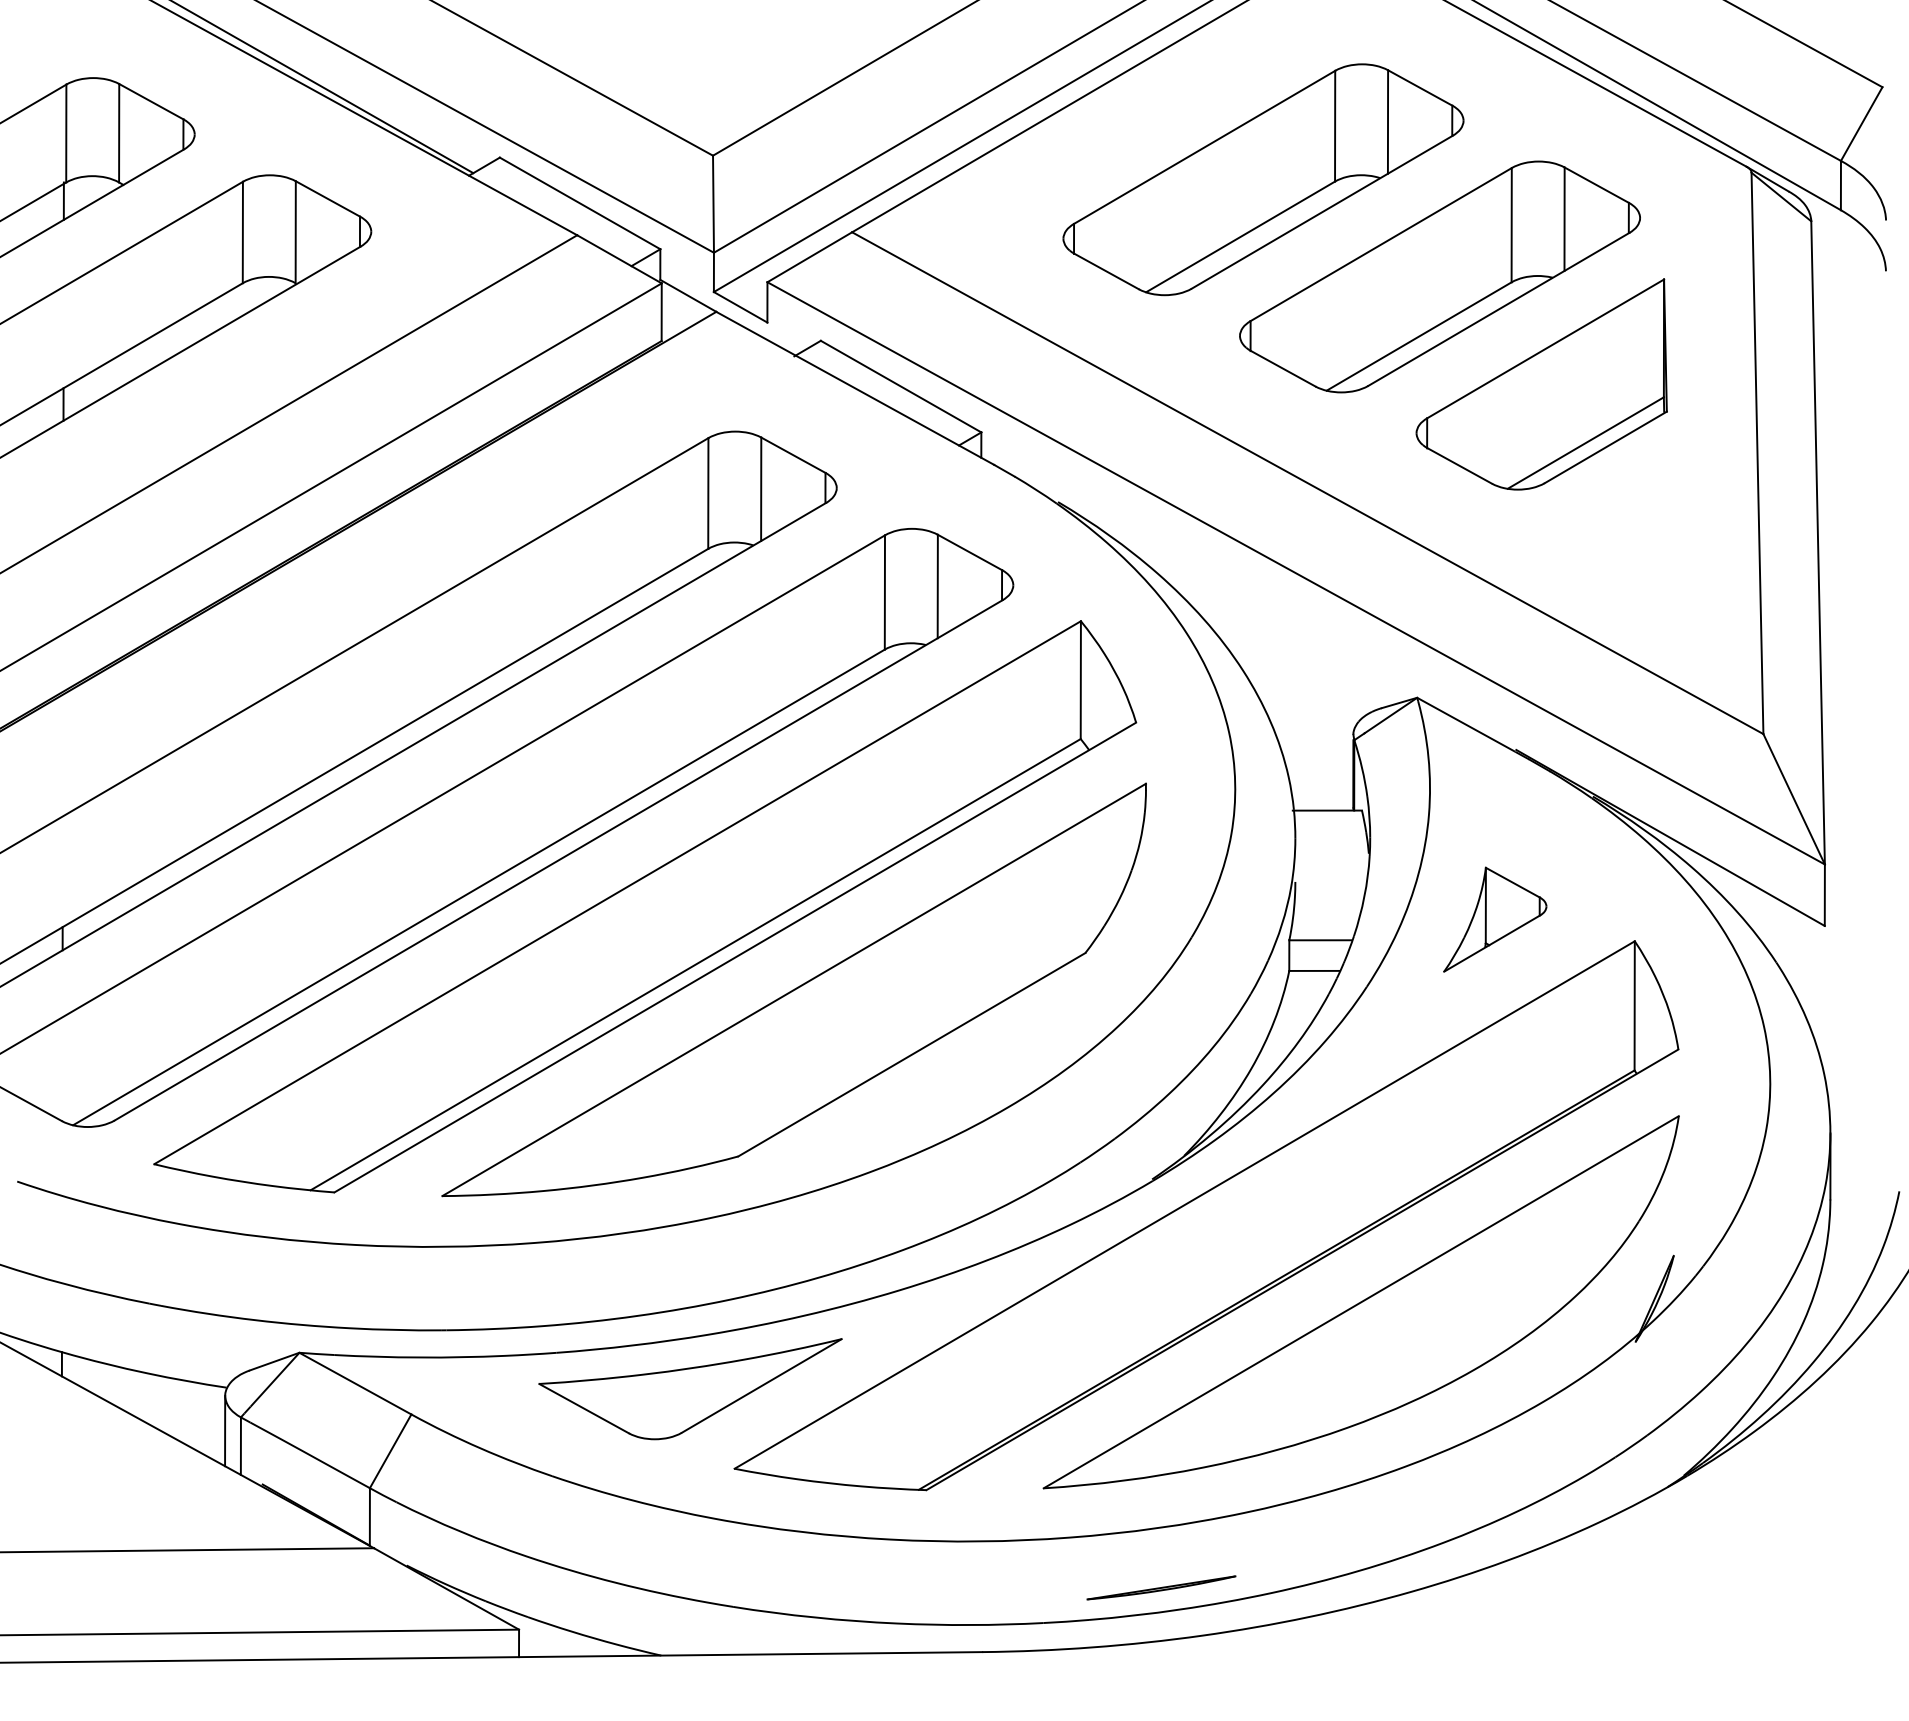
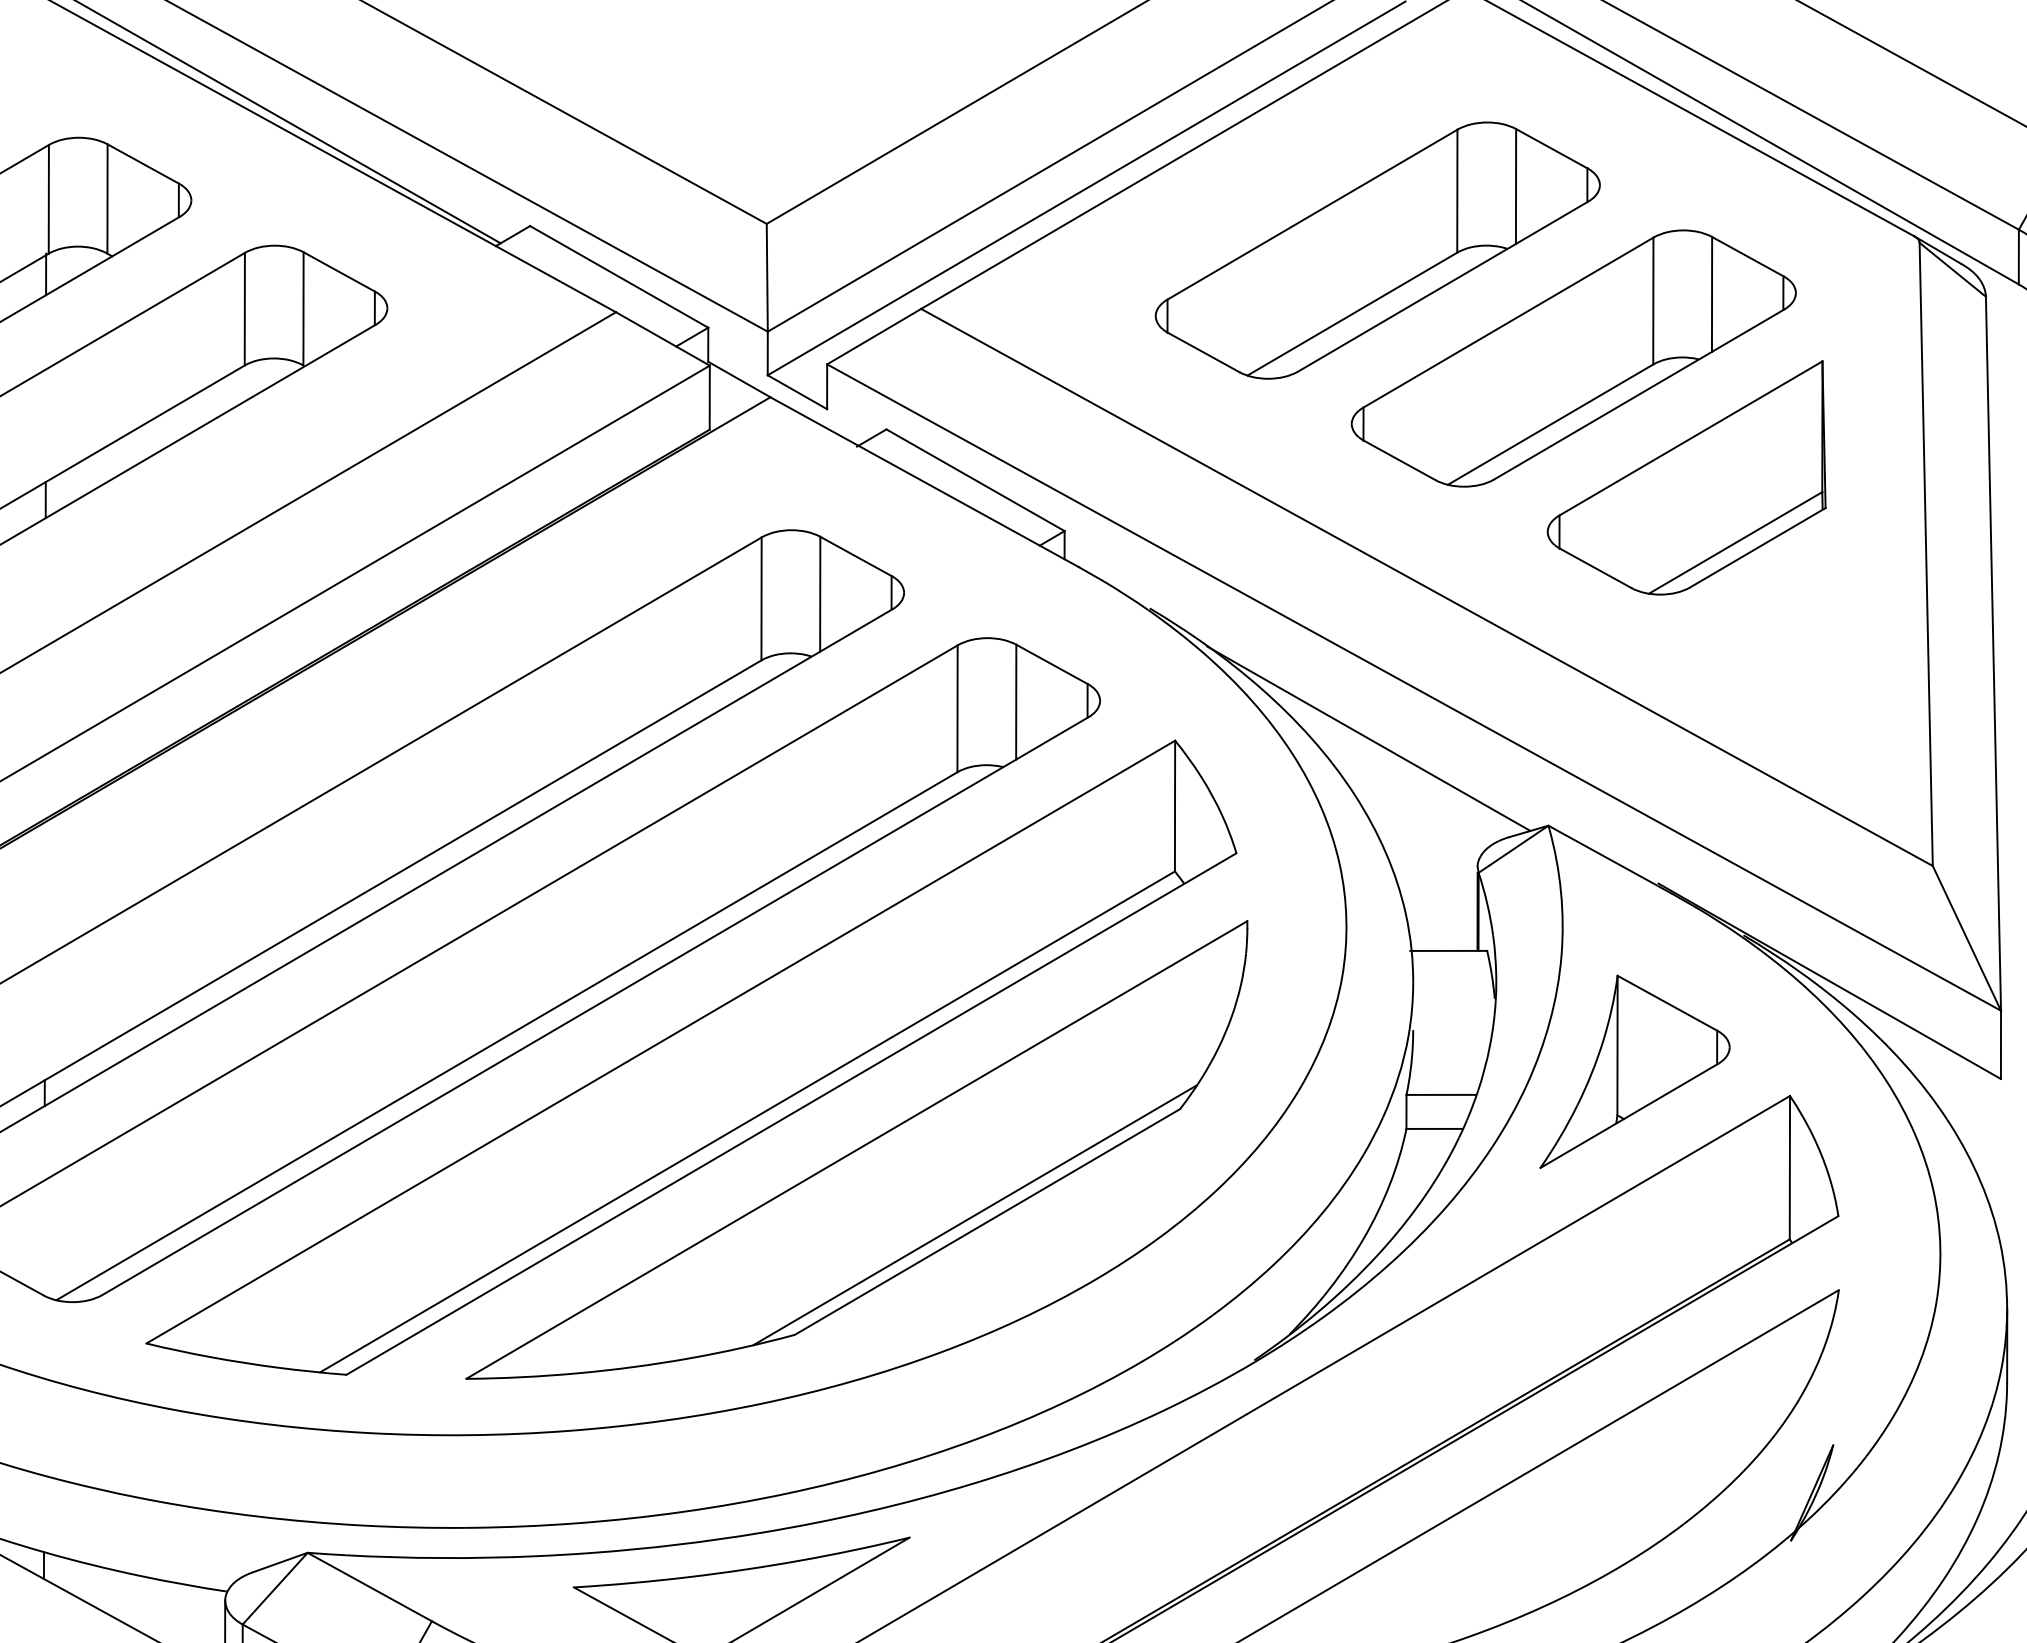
line: (1254, 619) -> (1367, 738), added
part: (1495, 919) -> (1635, 1071), size x1.67
line: (900, 1048) -> (974, 1215), added

